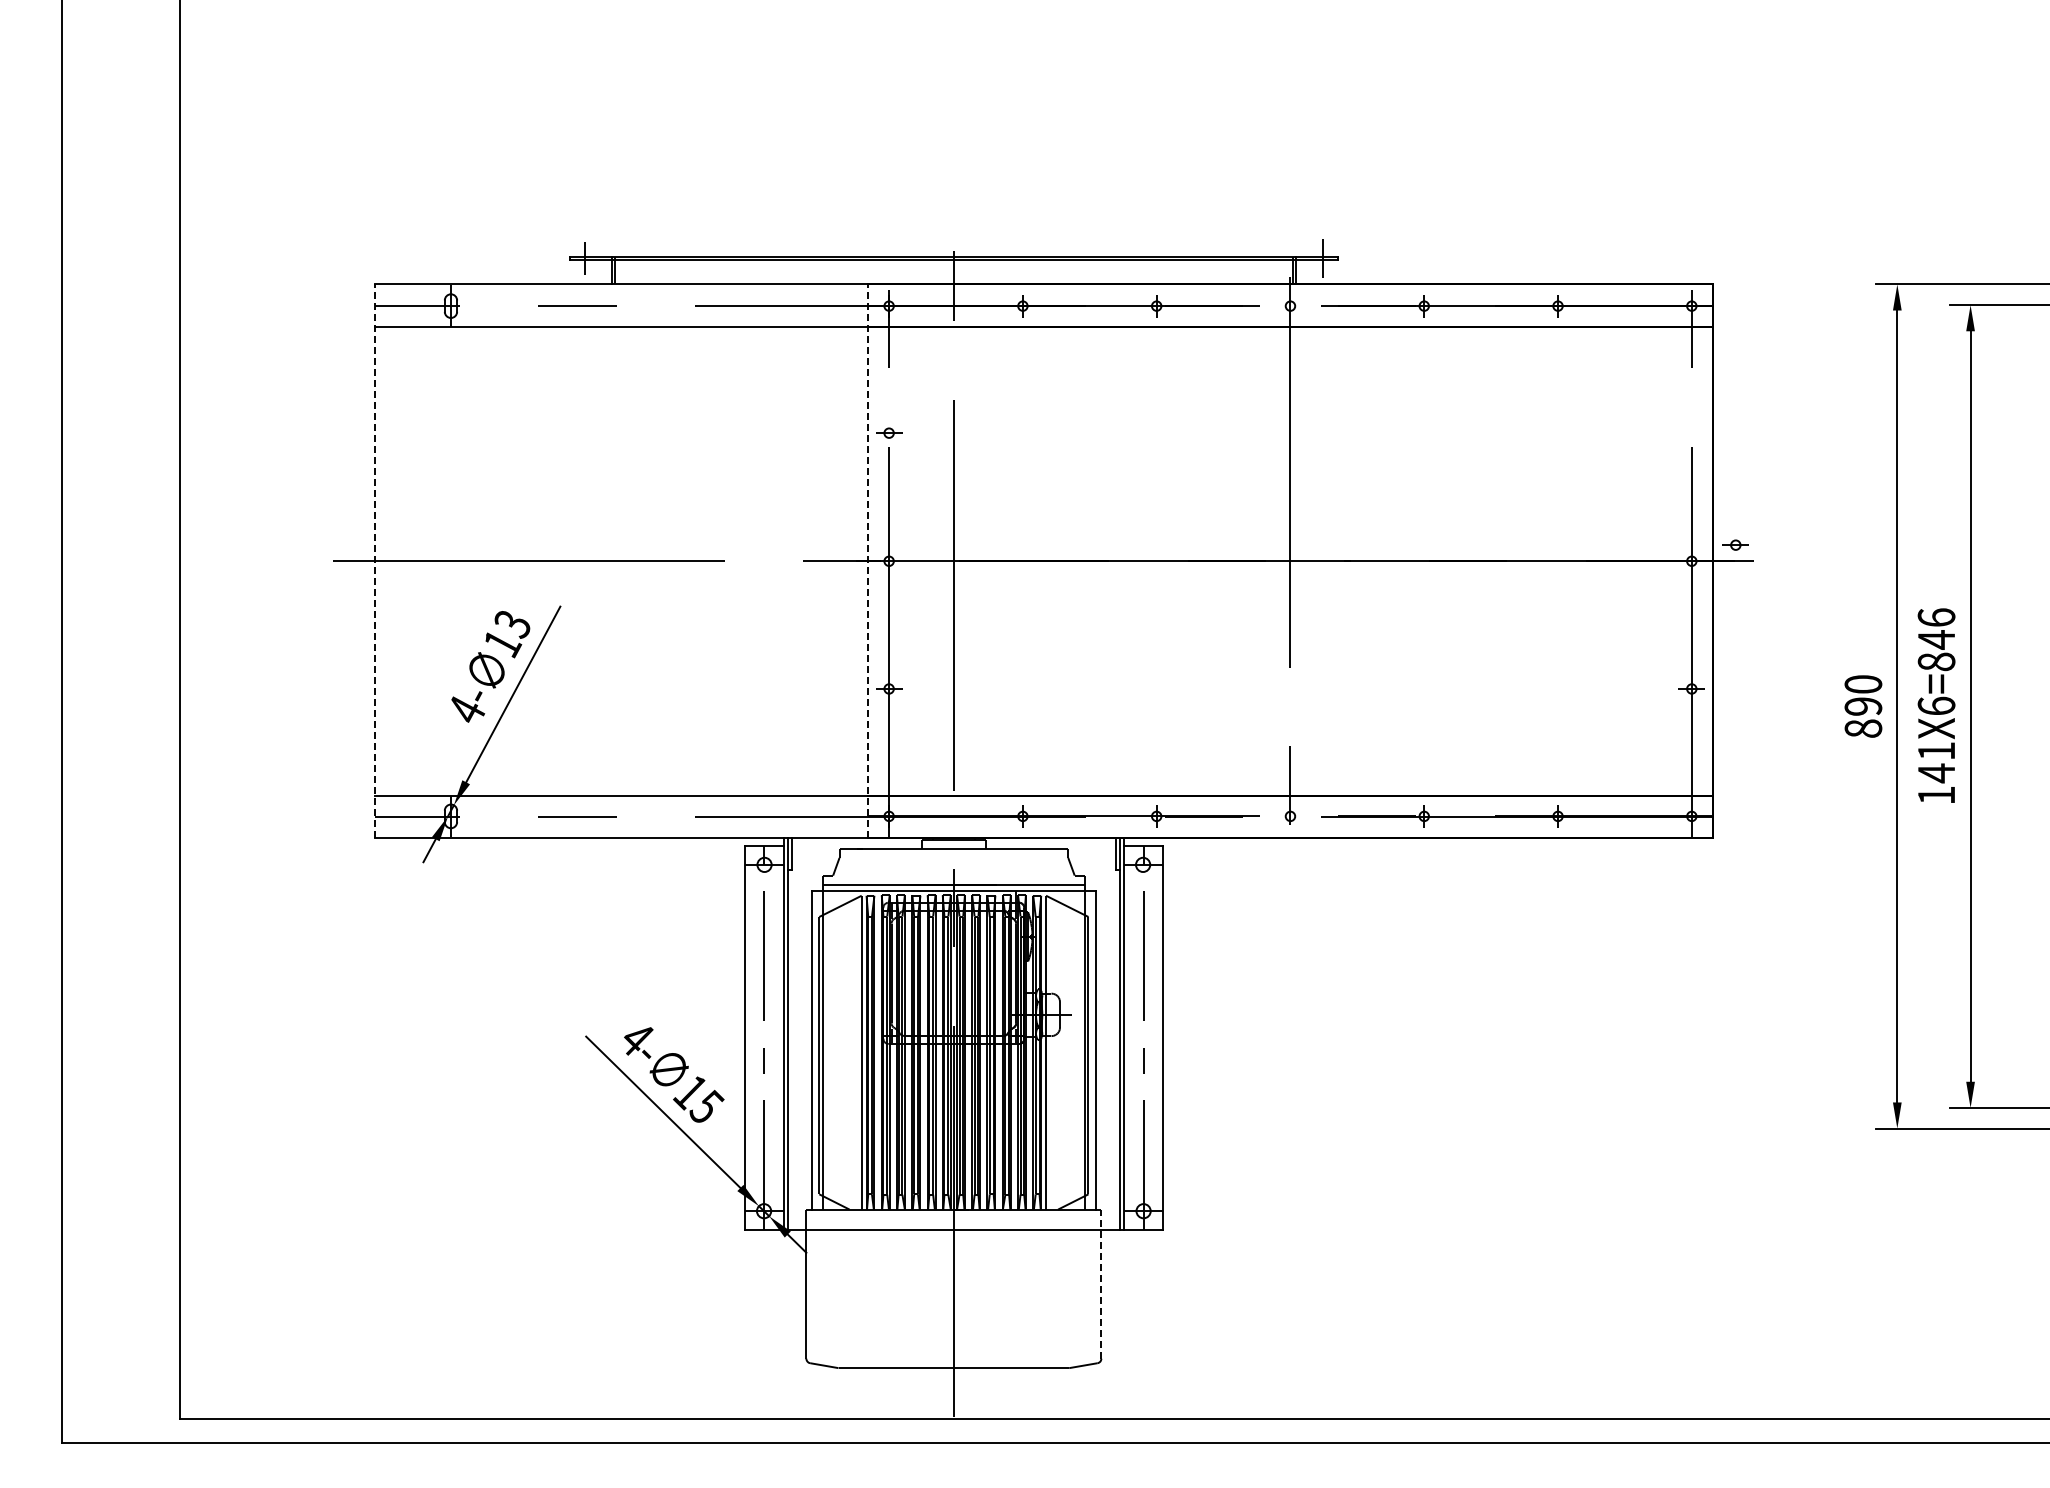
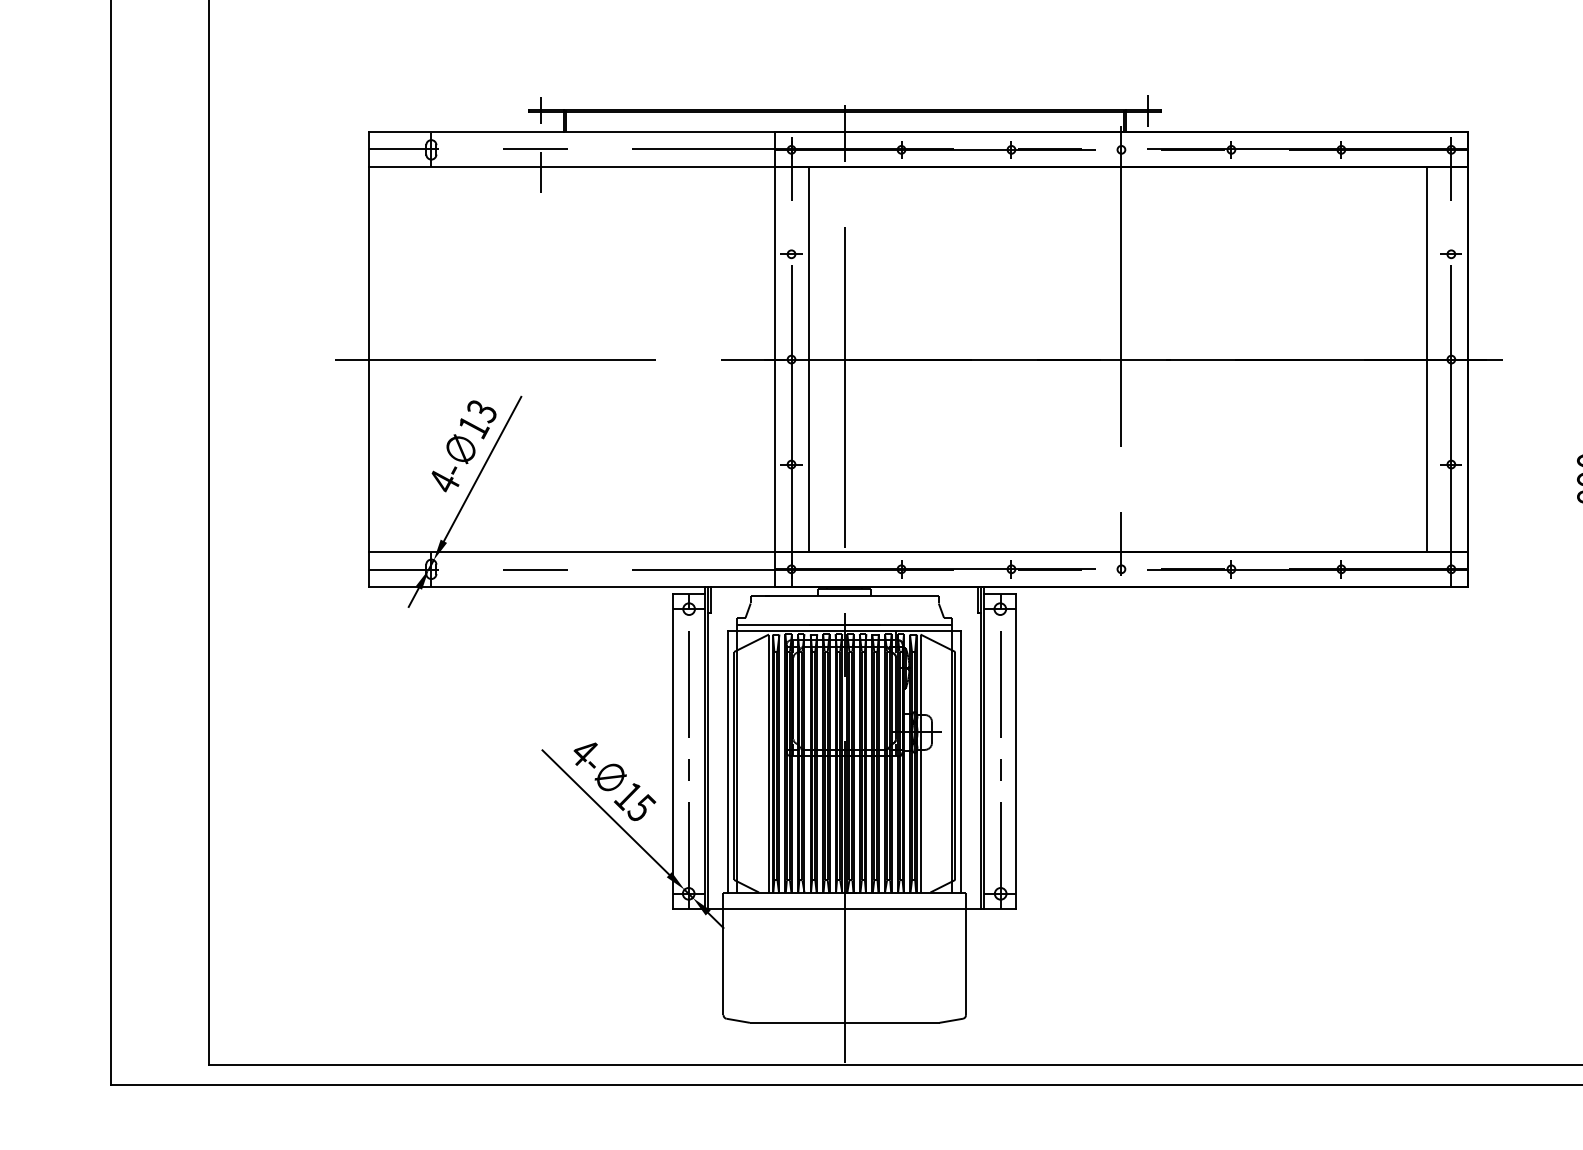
line: (584, 333) -> (541, 172), added
part: (1735, 544) -> (1451, 253), moved
line: (910, 560) -> (809, 358), added
line: (1662, 560) -> (1427, 358), added
line: (374, 561) -> (368, 359), dashed -> solid
line: (868, 561) -> (774, 359), dashed -> solid
line: (1101, 1284) -> (966, 954), dashed -> solid

